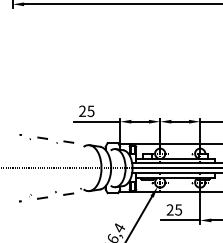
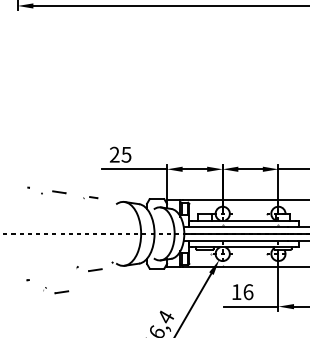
part: (65, 141) -> (91, 196), size x0.6
part: (38, 196) -> (56, 290), moved
text: (174, 209) -> (242, 291), 25 -> 16

